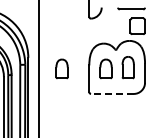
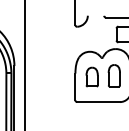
part: (61, 68) -> (47, 76), removed
line: (112, 93) -> (98, 101), dashed -> solid

